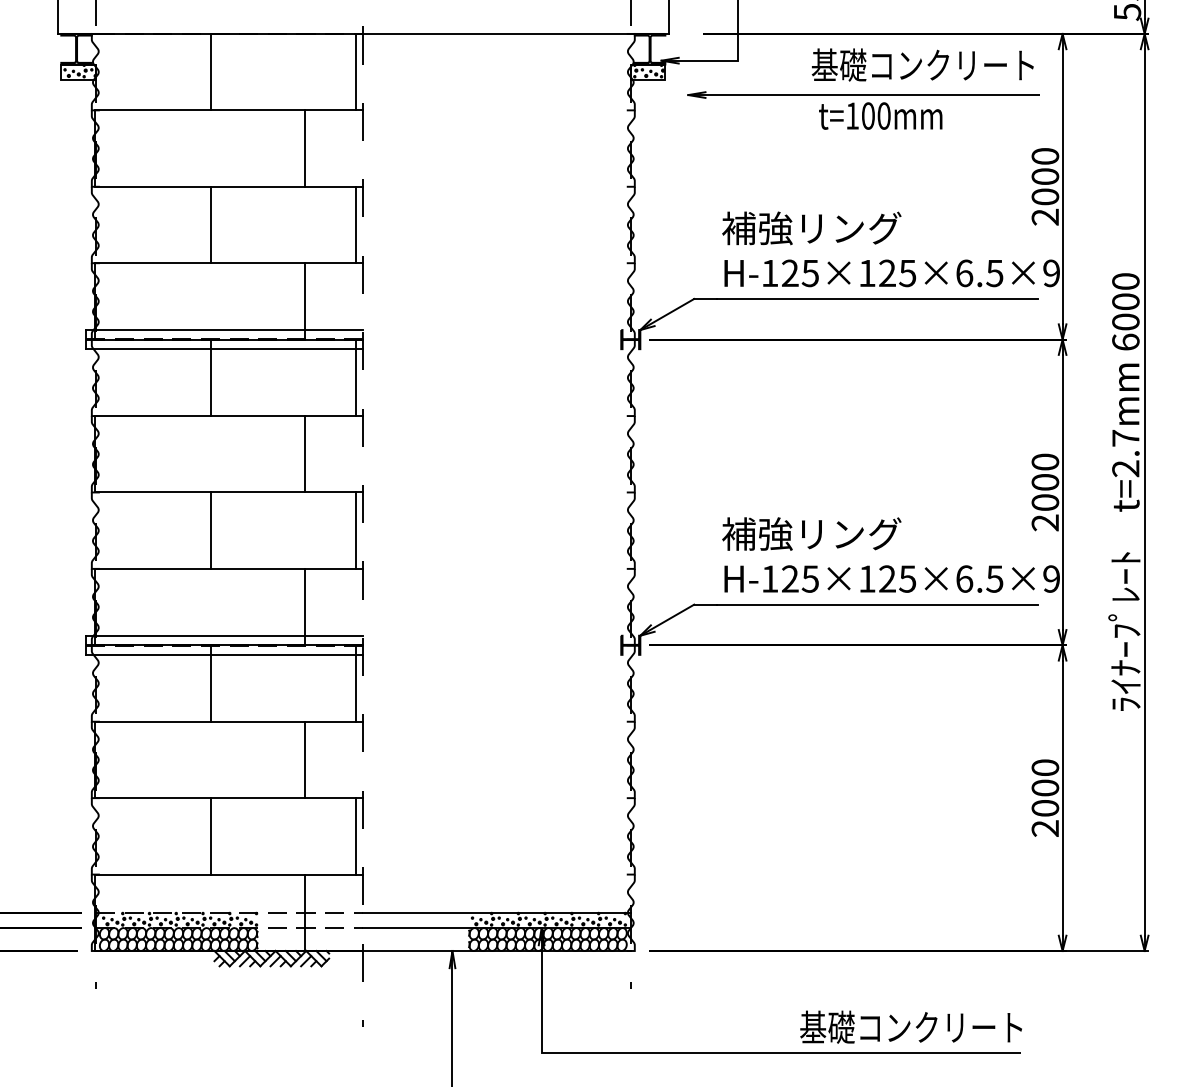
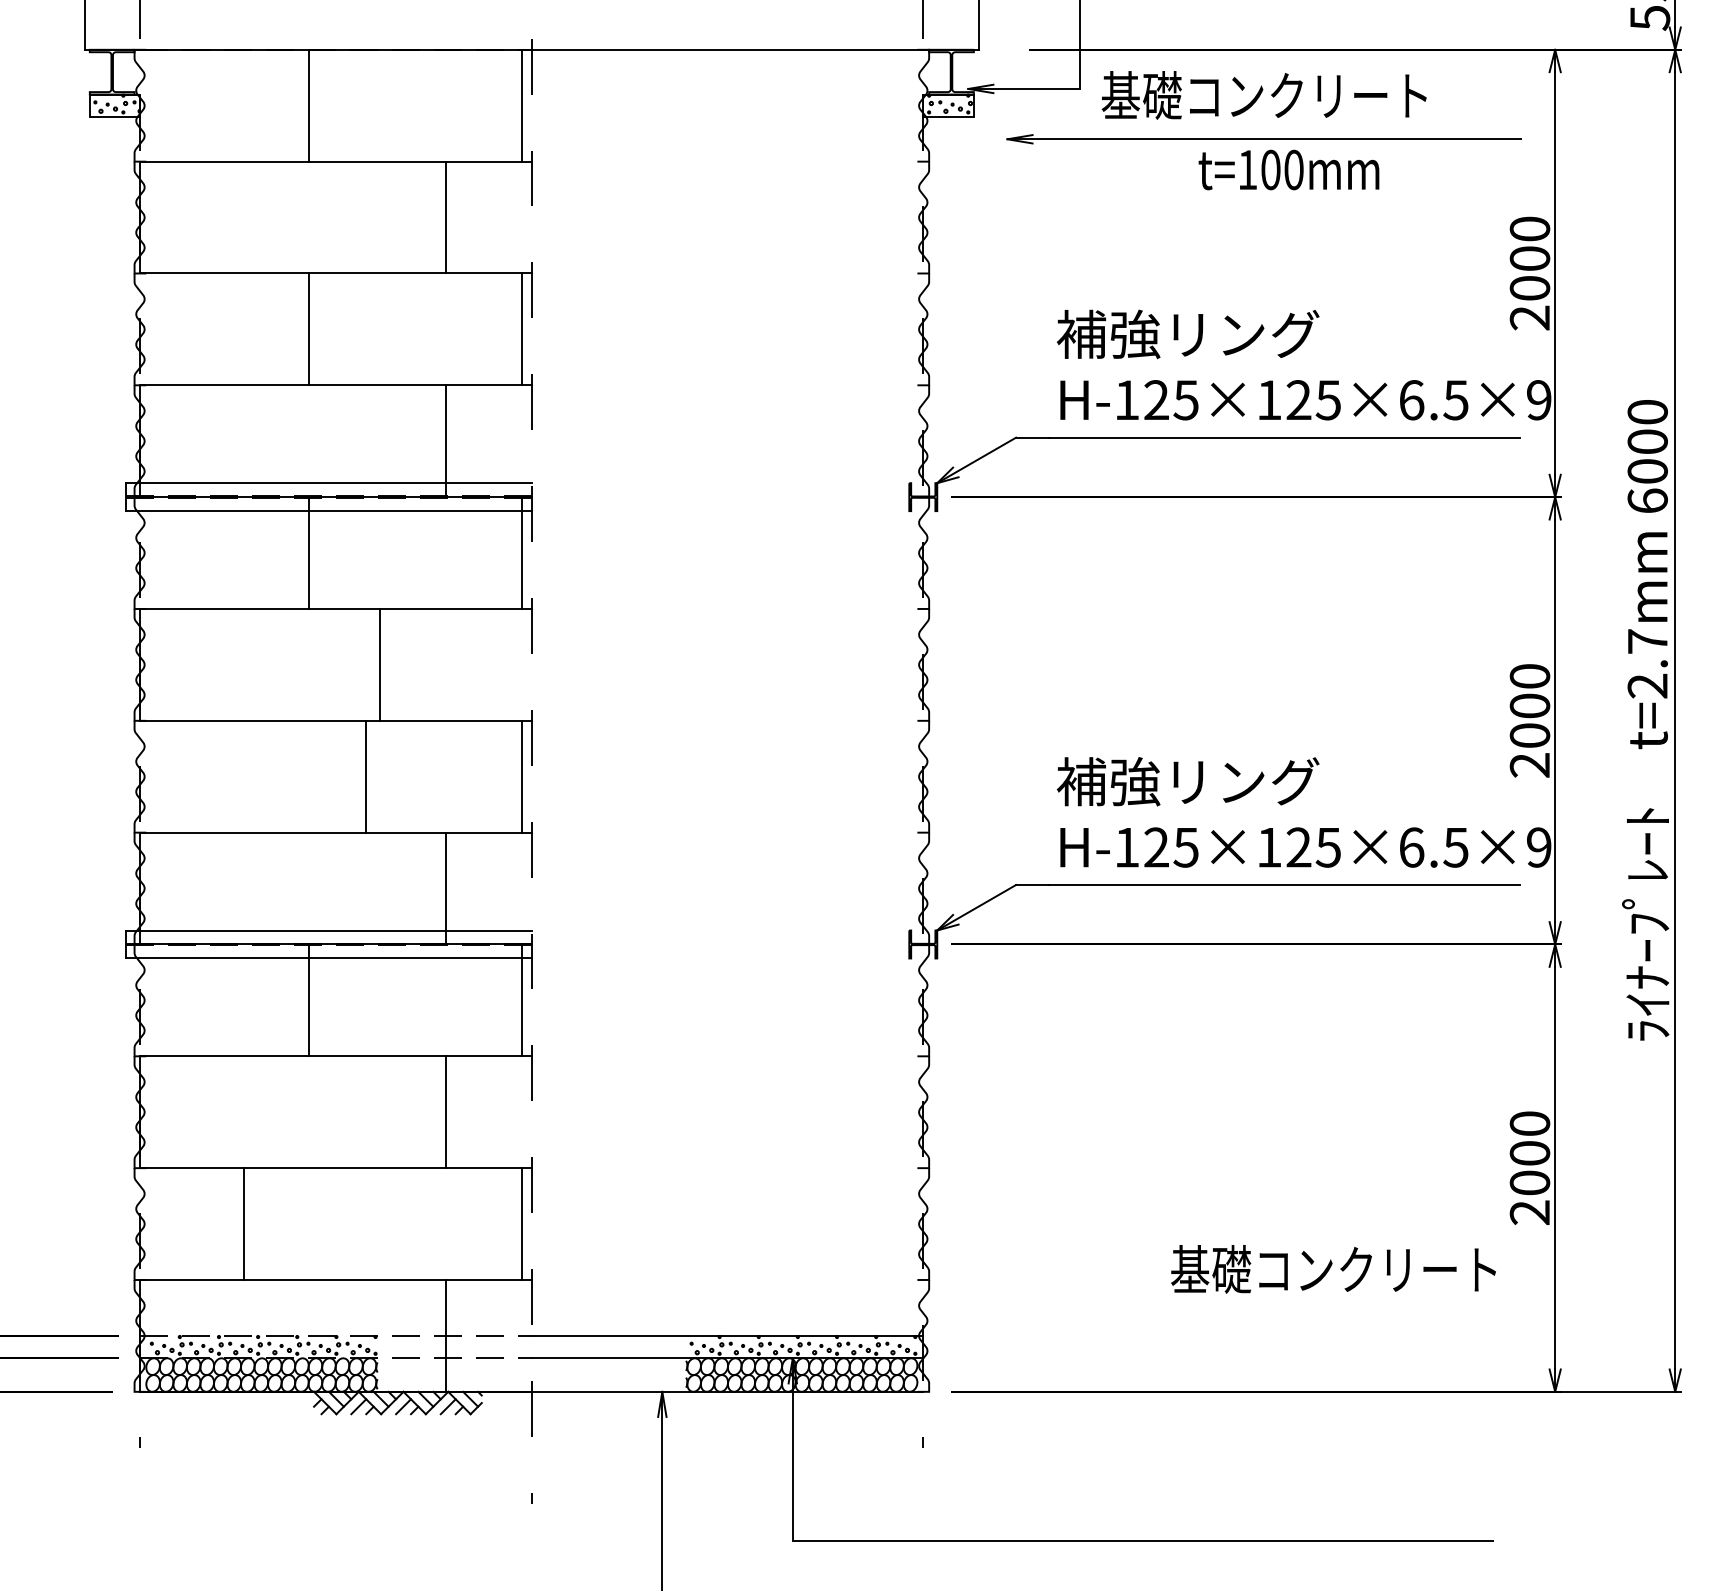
text: (922, 64) -> (1263, 94), moved
line: (304, 454) -> (379, 665), moved
line: (211, 530) -> (366, 776), moved
line: (211, 836) -> (243, 1224), moved
text: (910, 1026) -> (1332, 1268), moved

